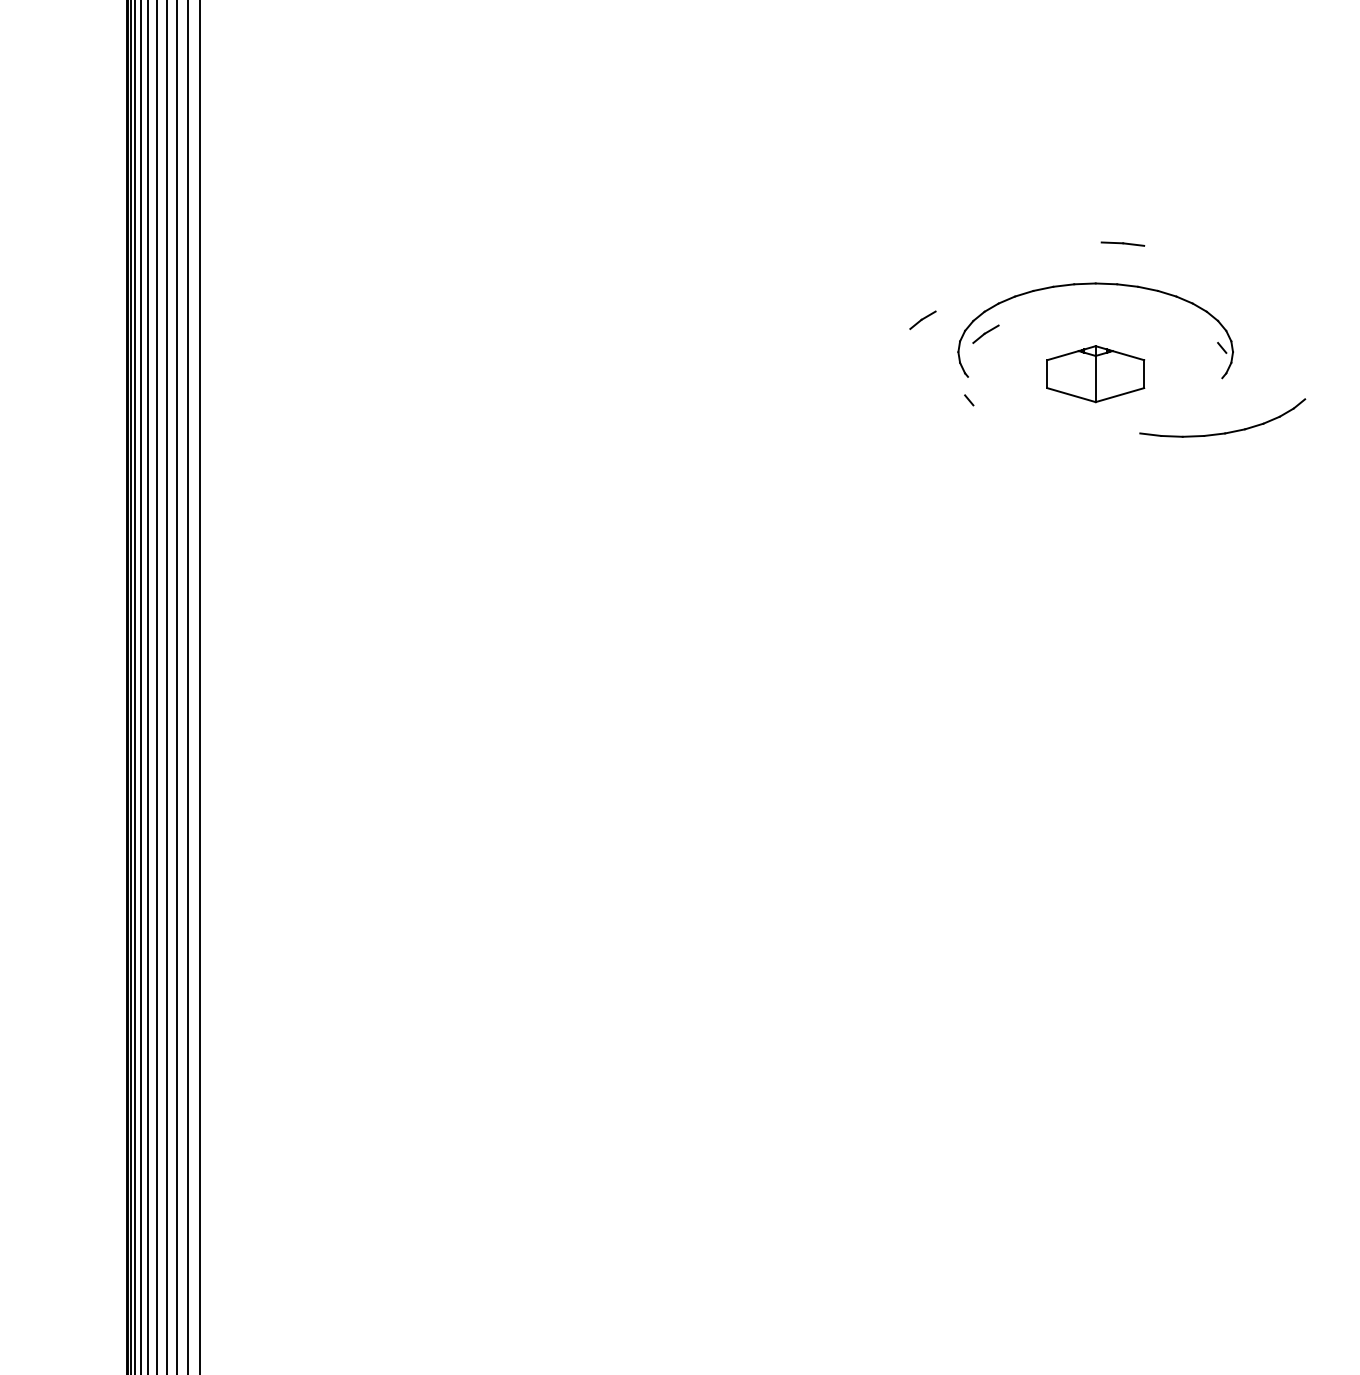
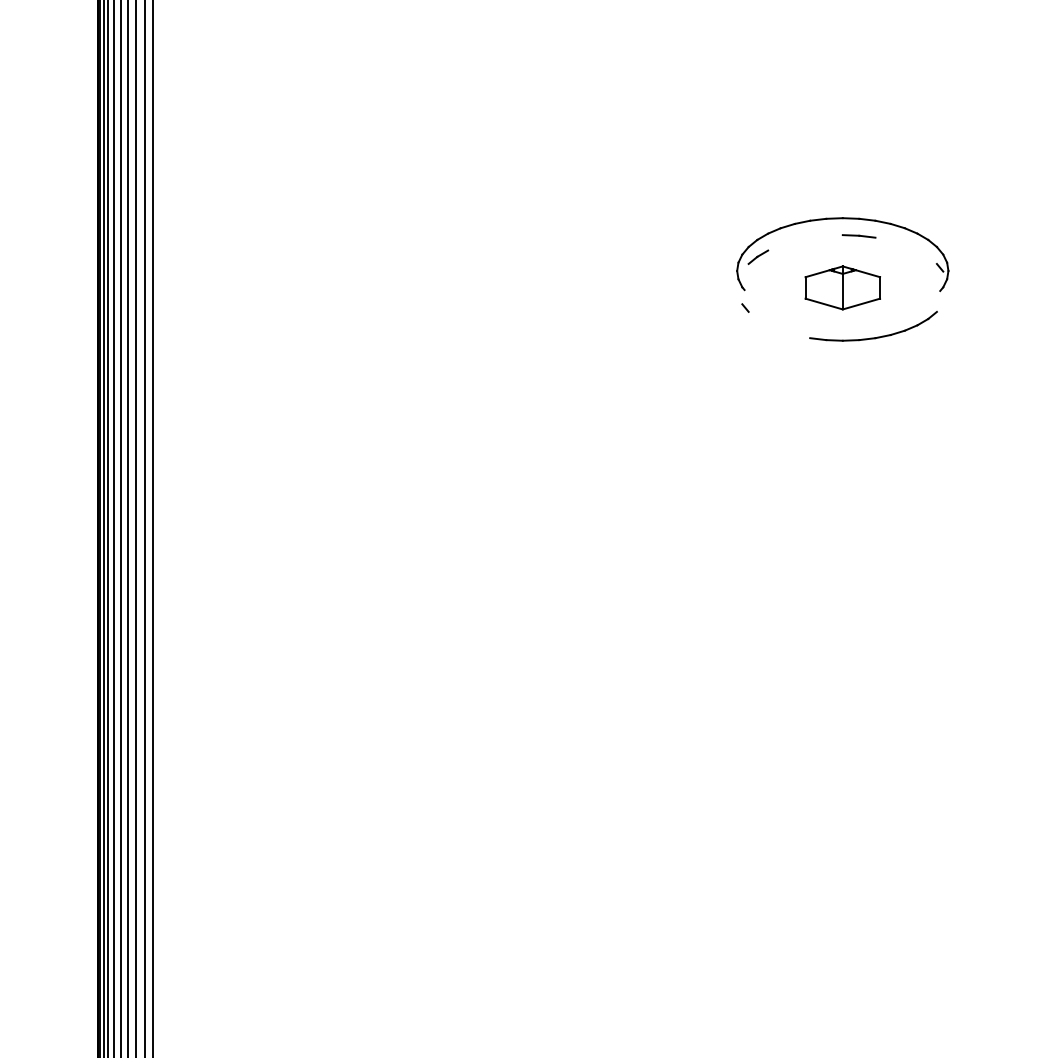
line: (1122, 243) -> (858, 235), moved
part: (922, 319) -> (709, 245), removed
part: (1222, 432) -> (873, 337), moved

